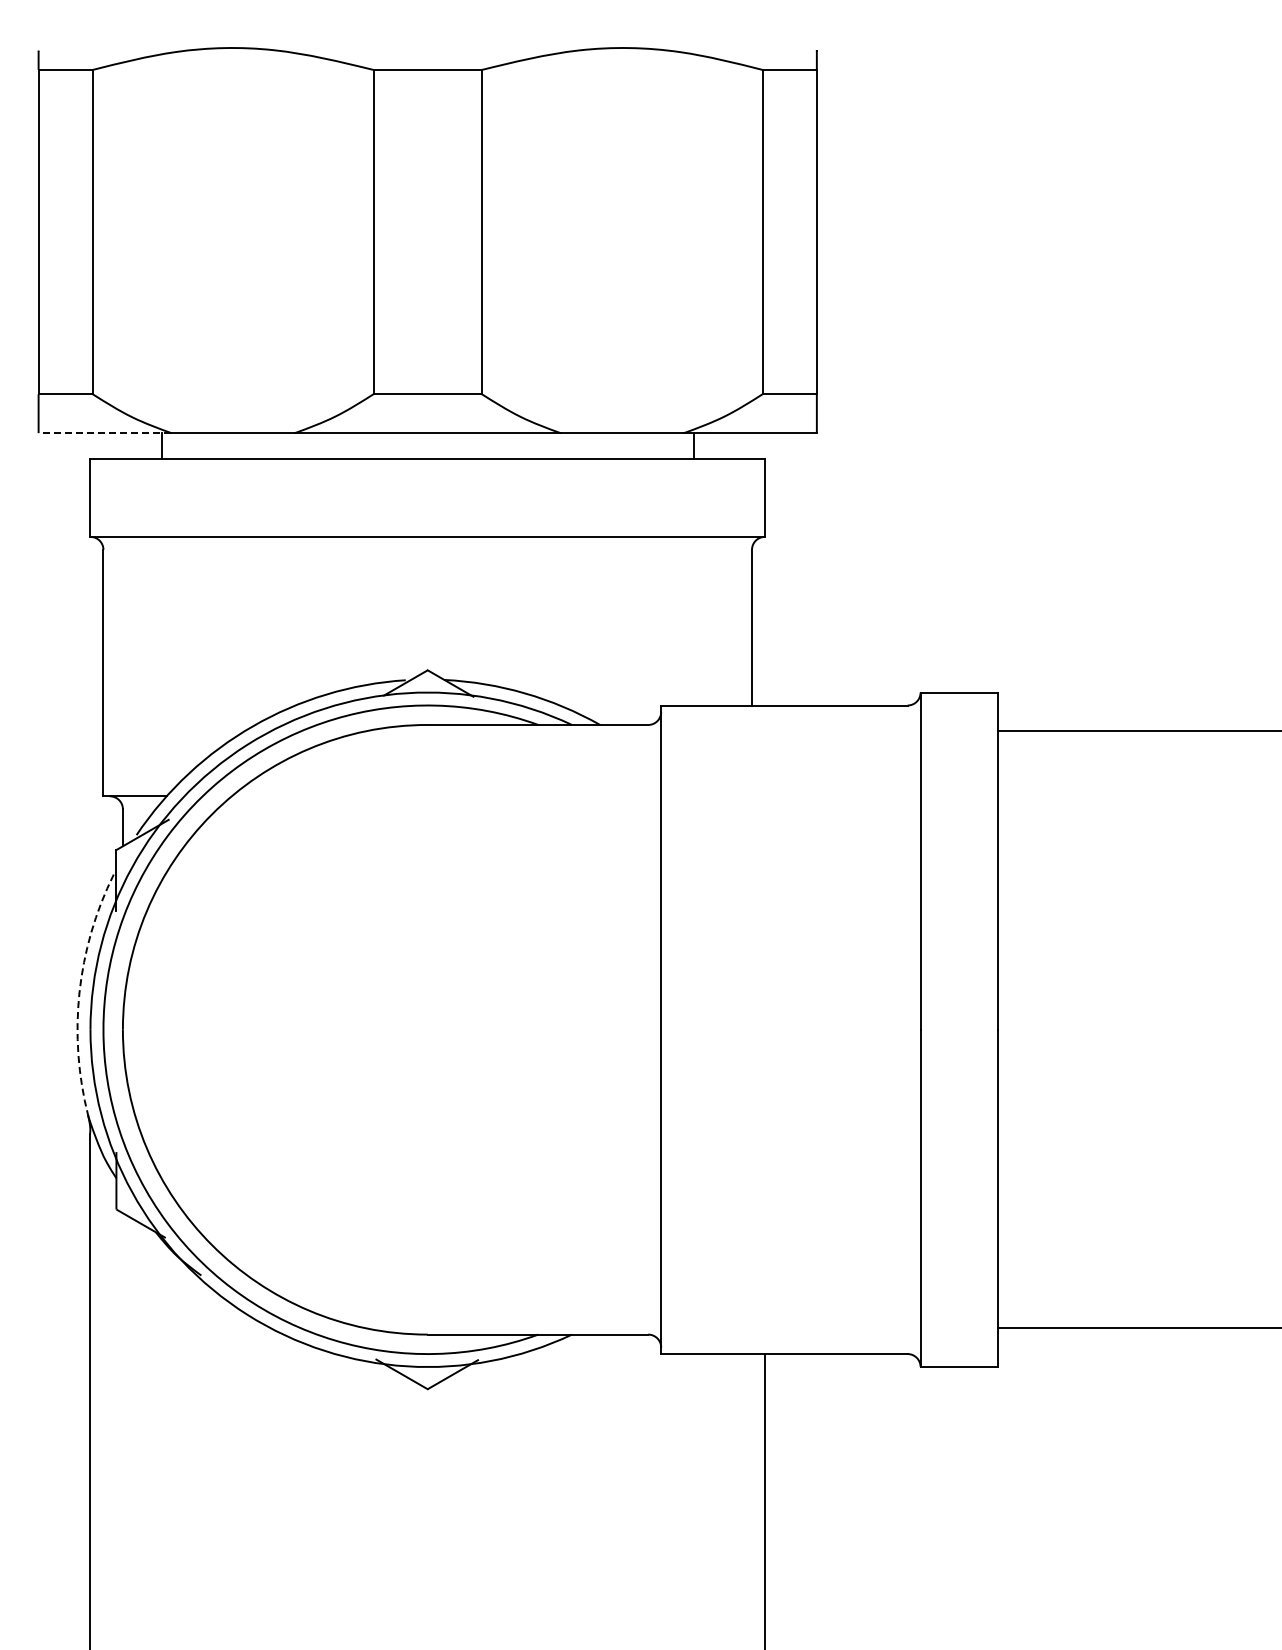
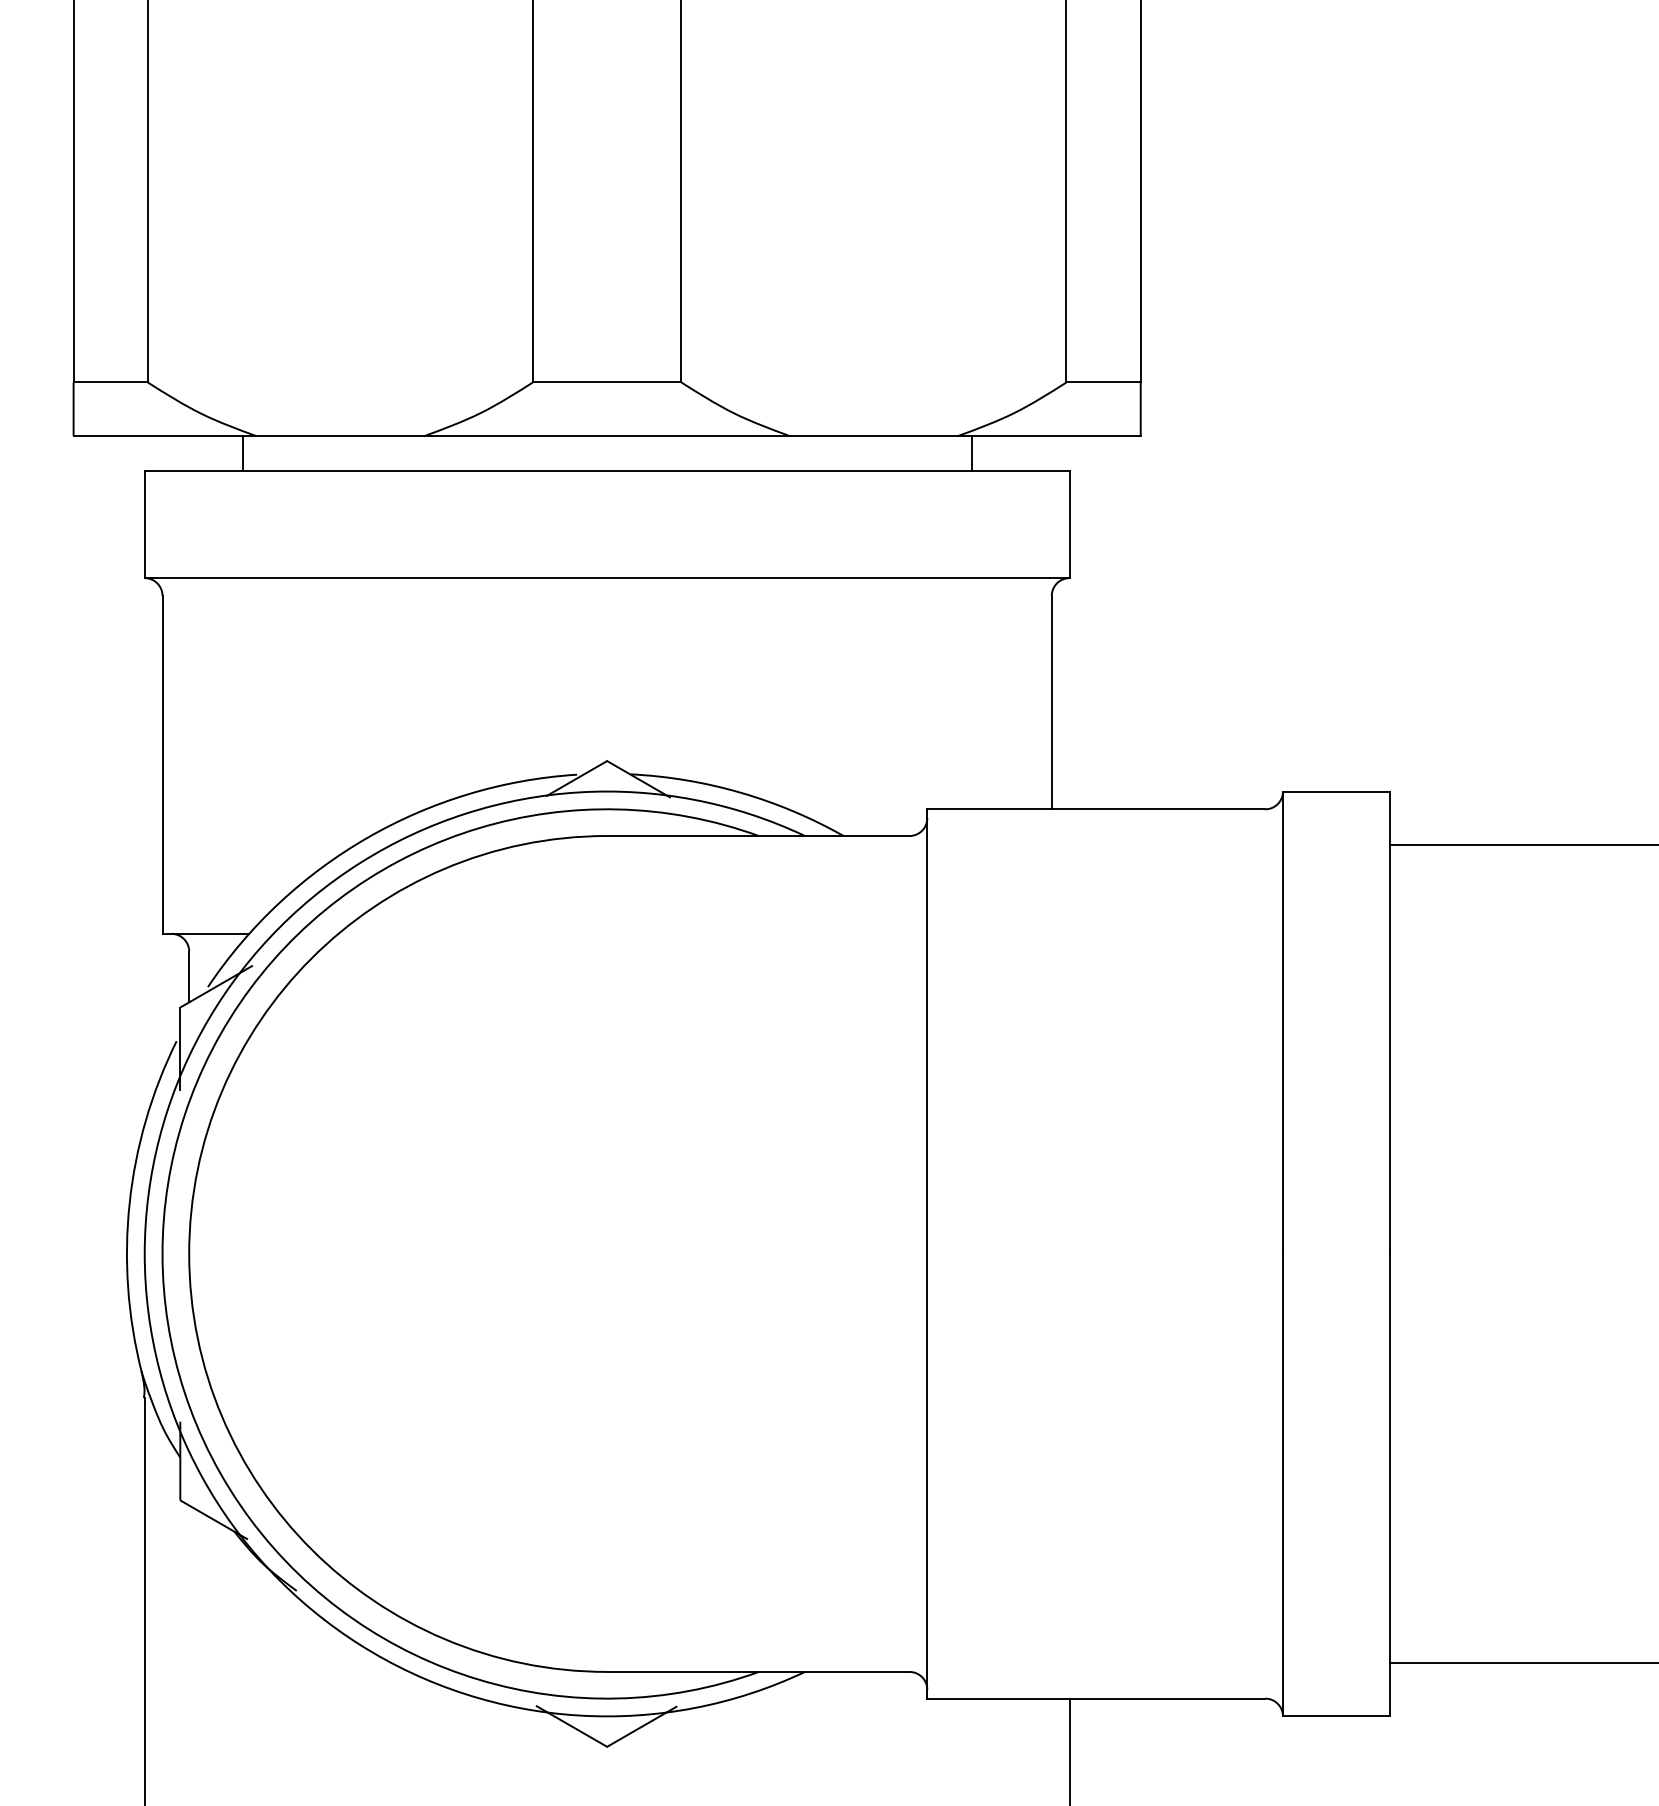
line: (104, 433) -> (163, 436), dashed -> solid
arc: (79, 993) -> (129, 1204), dashed -> solid

